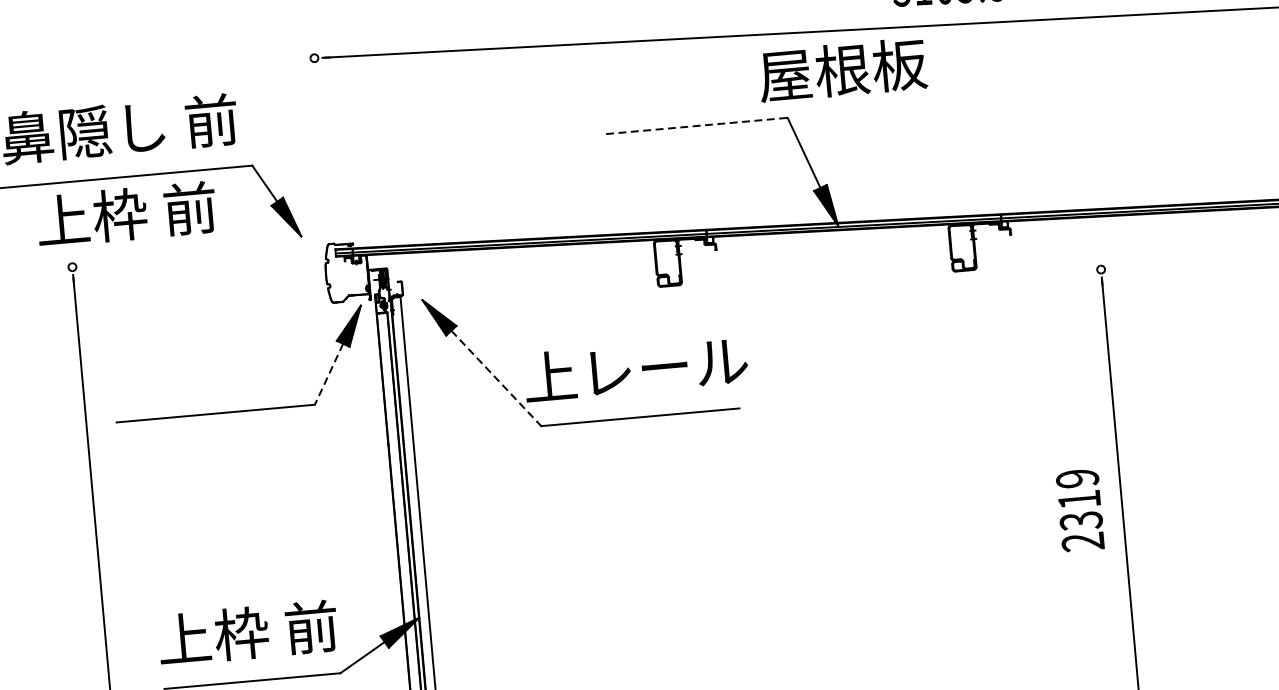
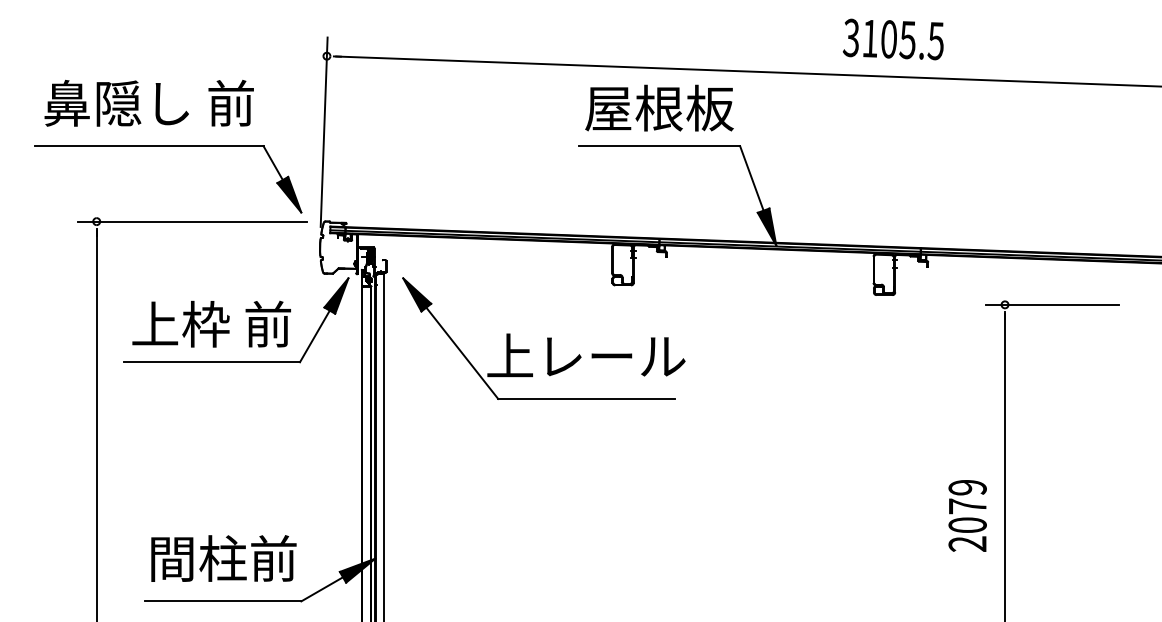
text: (842, 69) -> (659, 107), moved
line: (697, 126) -> (659, 146), dashed -> solid
line: (318, 143) -> (323, 131), added
text: (126, 213) -> (211, 323), moved
line: (180, 257) -> (192, 221), added
line: (1154, 264) -> (1052, 304), added
line: (328, 374) -> (314, 336), dashed -> solid
line: (496, 378) -> (462, 353), dashed -> solid
text: (1080, 509) -> (967, 515), 2319 -> 2079
text: (247, 632) -> (222, 558), 上枠 前 -> 間柱前

